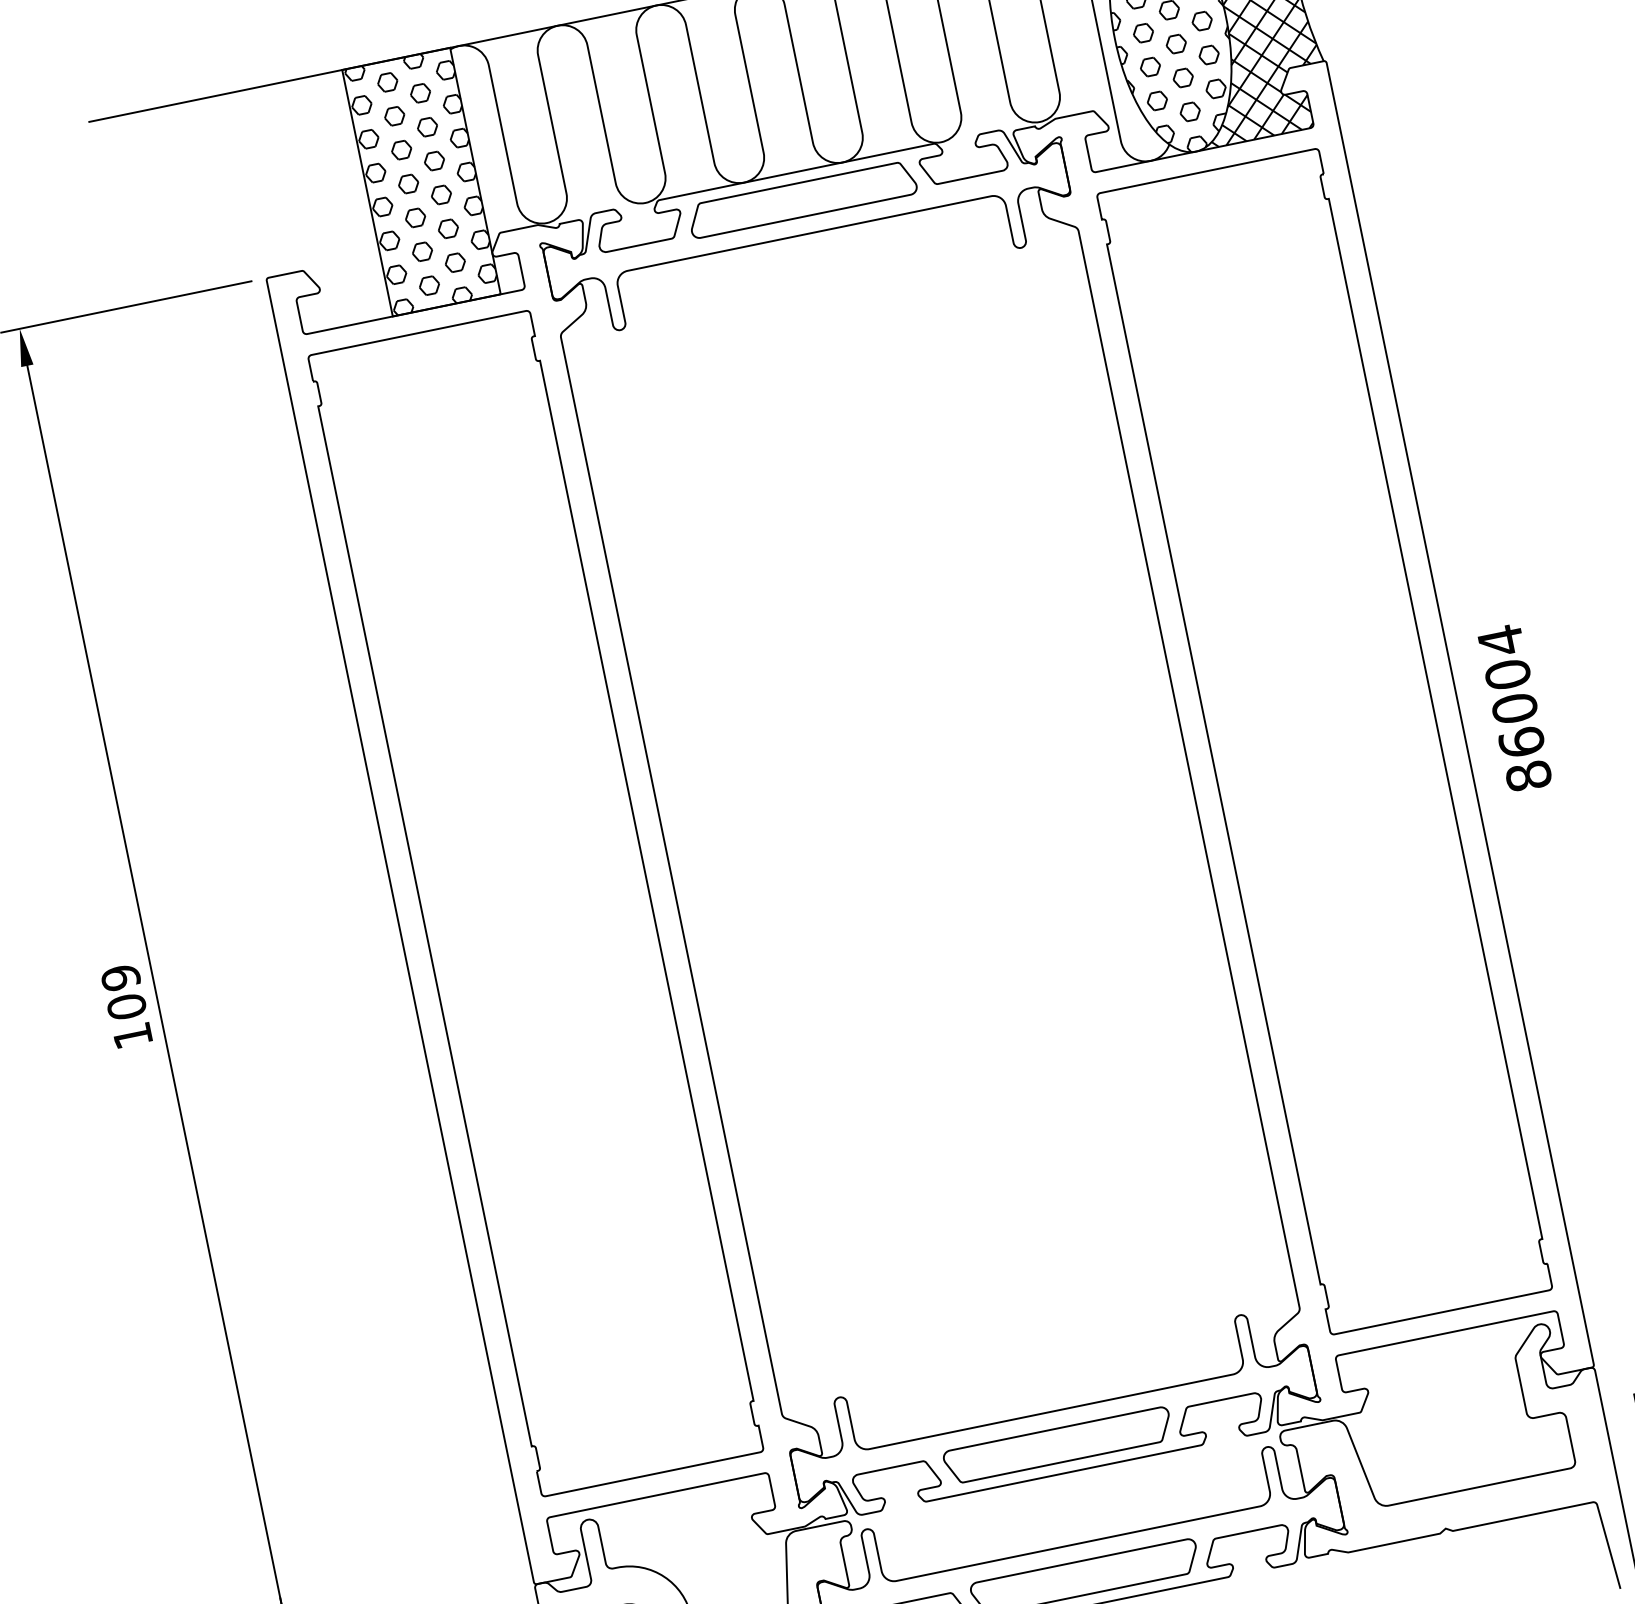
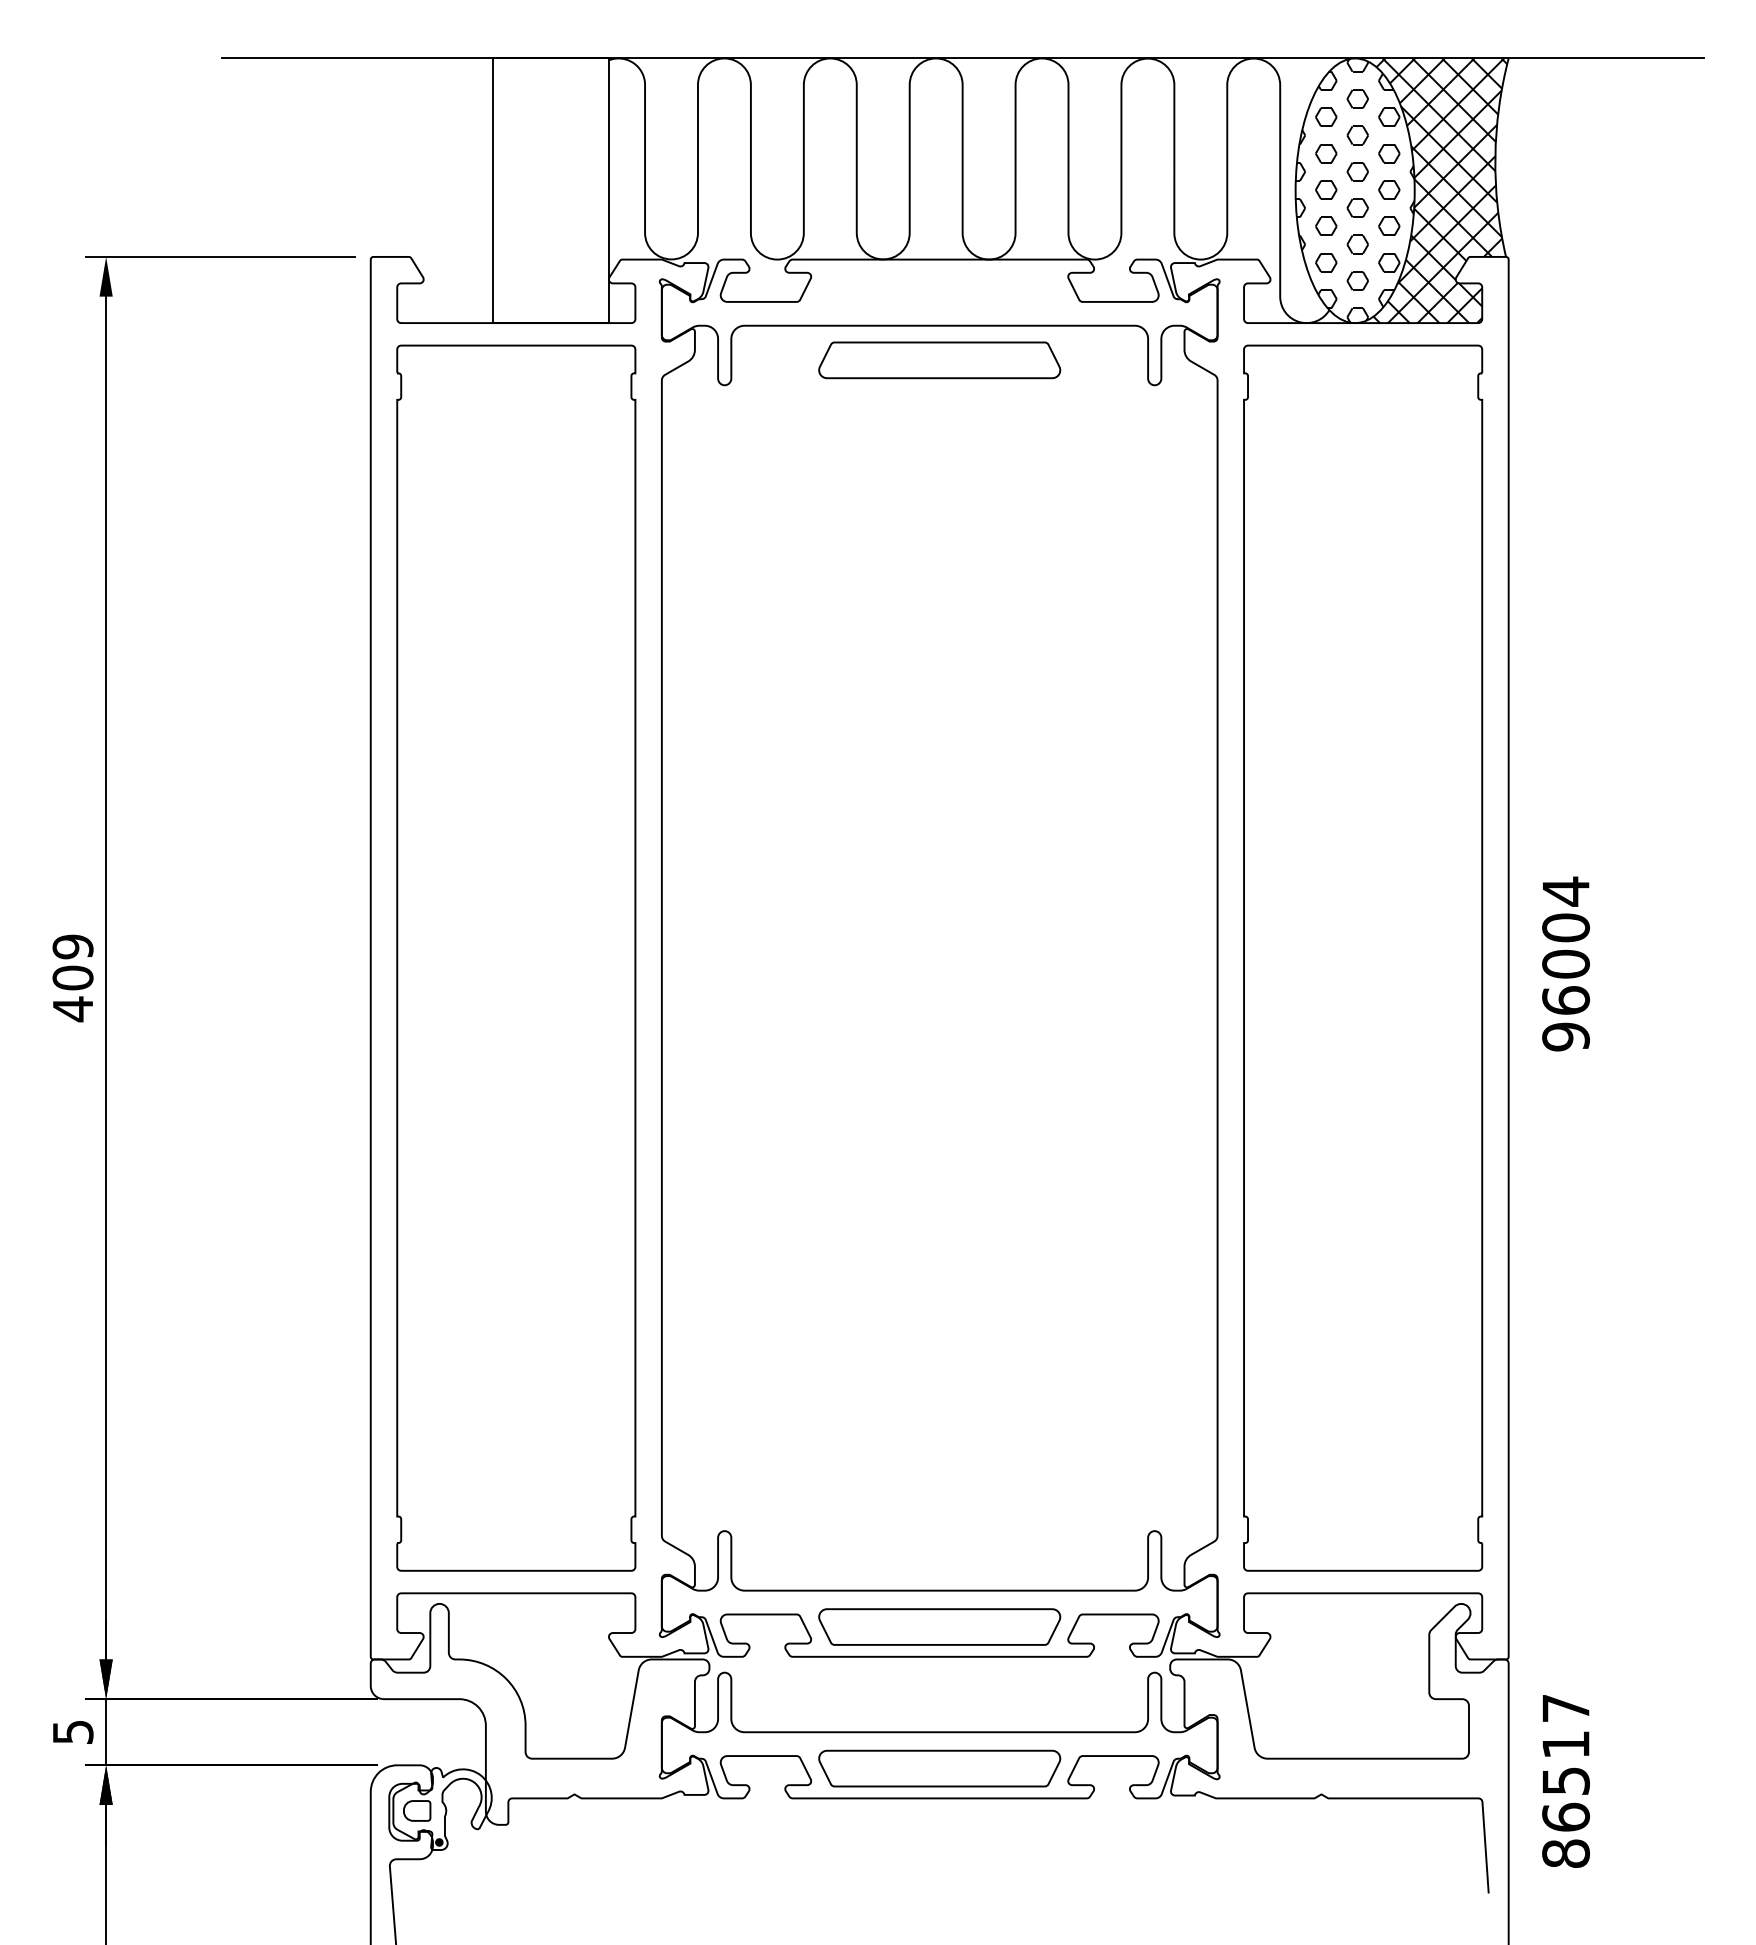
hatch: (421, 181) -> (551, 190), removed
curve: (798, 184) -> (939, 343), moved
text: (1528, 775) -> (1565, 1036), 86004 -> 96004
text: (132, 1036) -> (72, 1009), 109 -> 409

